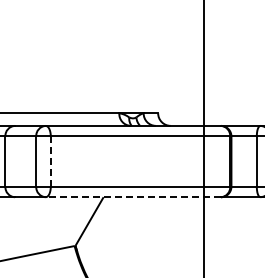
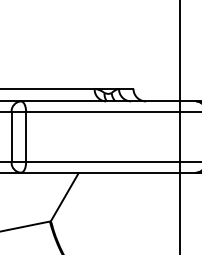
line: (50, 162) -> (25, 138), dashed -> solid
line: (133, 197) -> (108, 173), dashed -> solid

